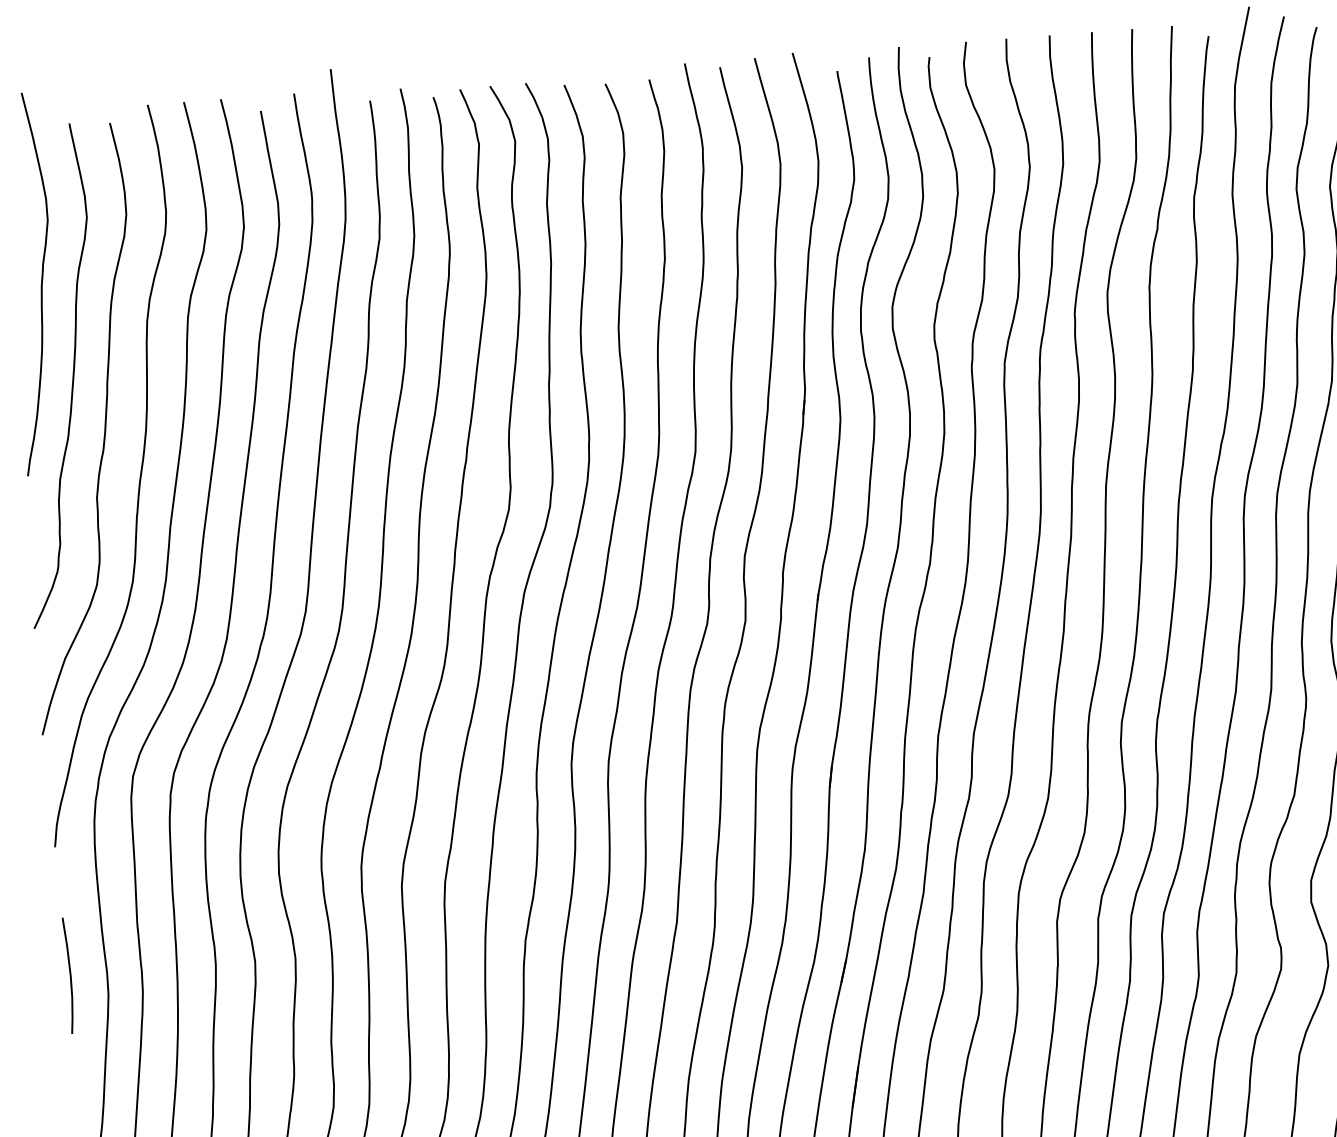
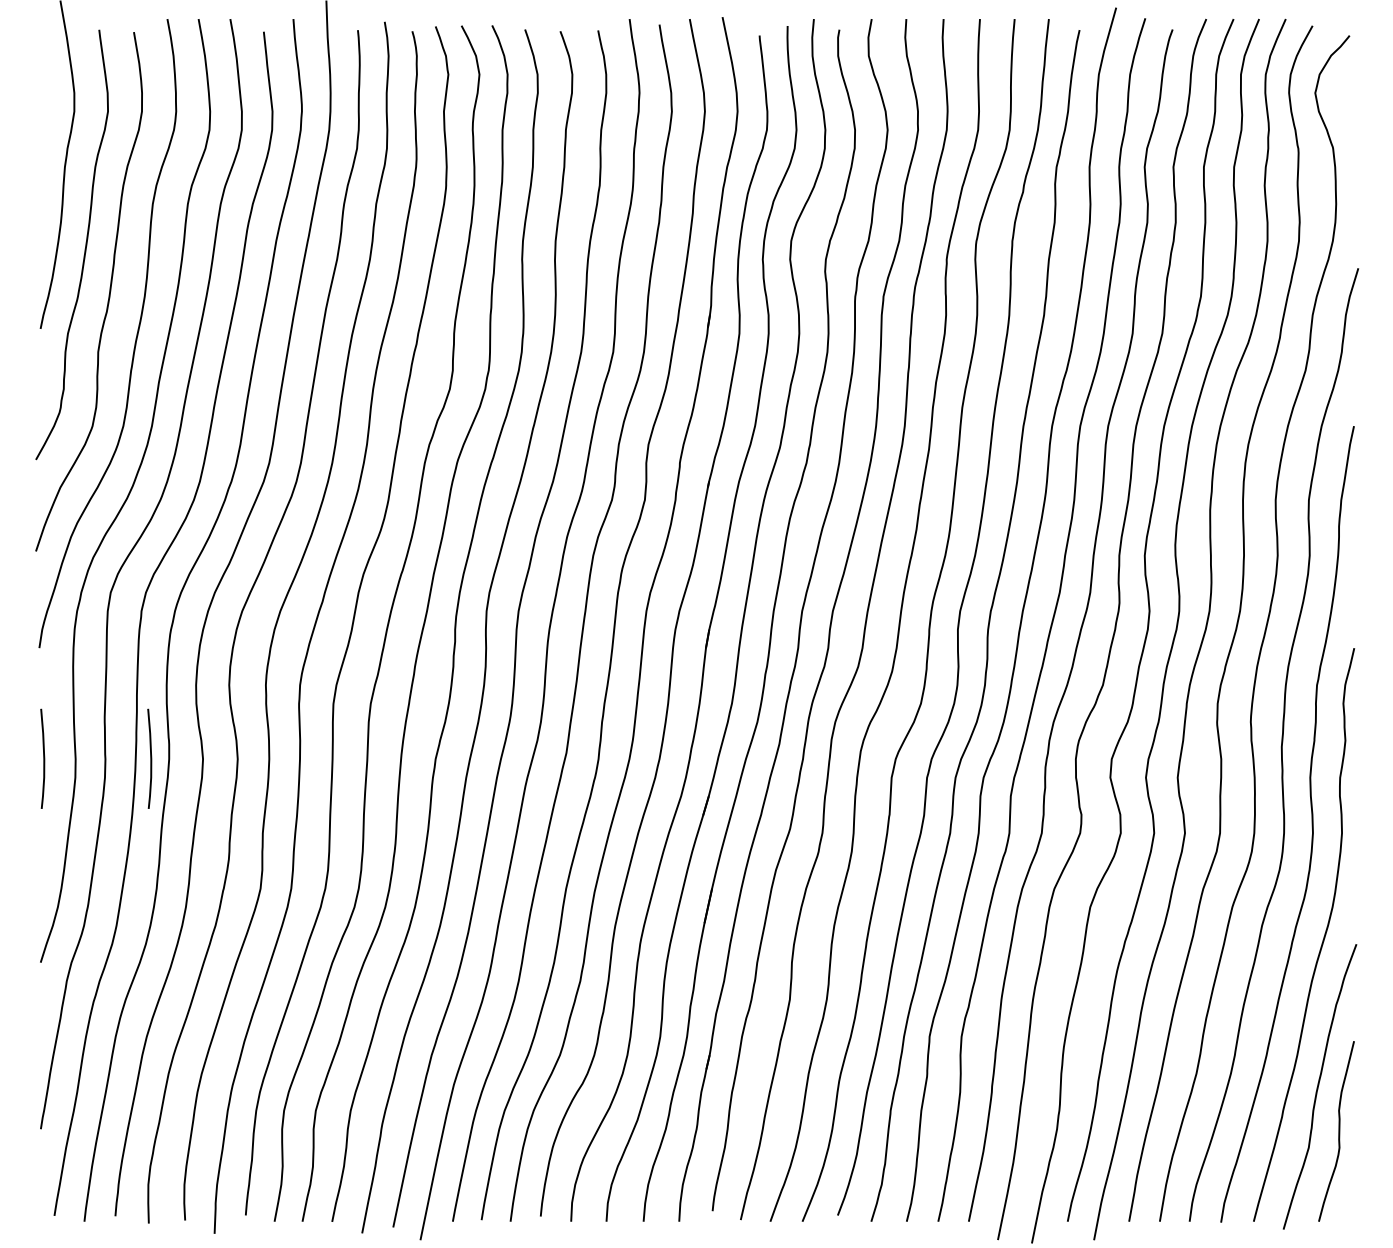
curve: (194, 965) -> (150, 758), added

